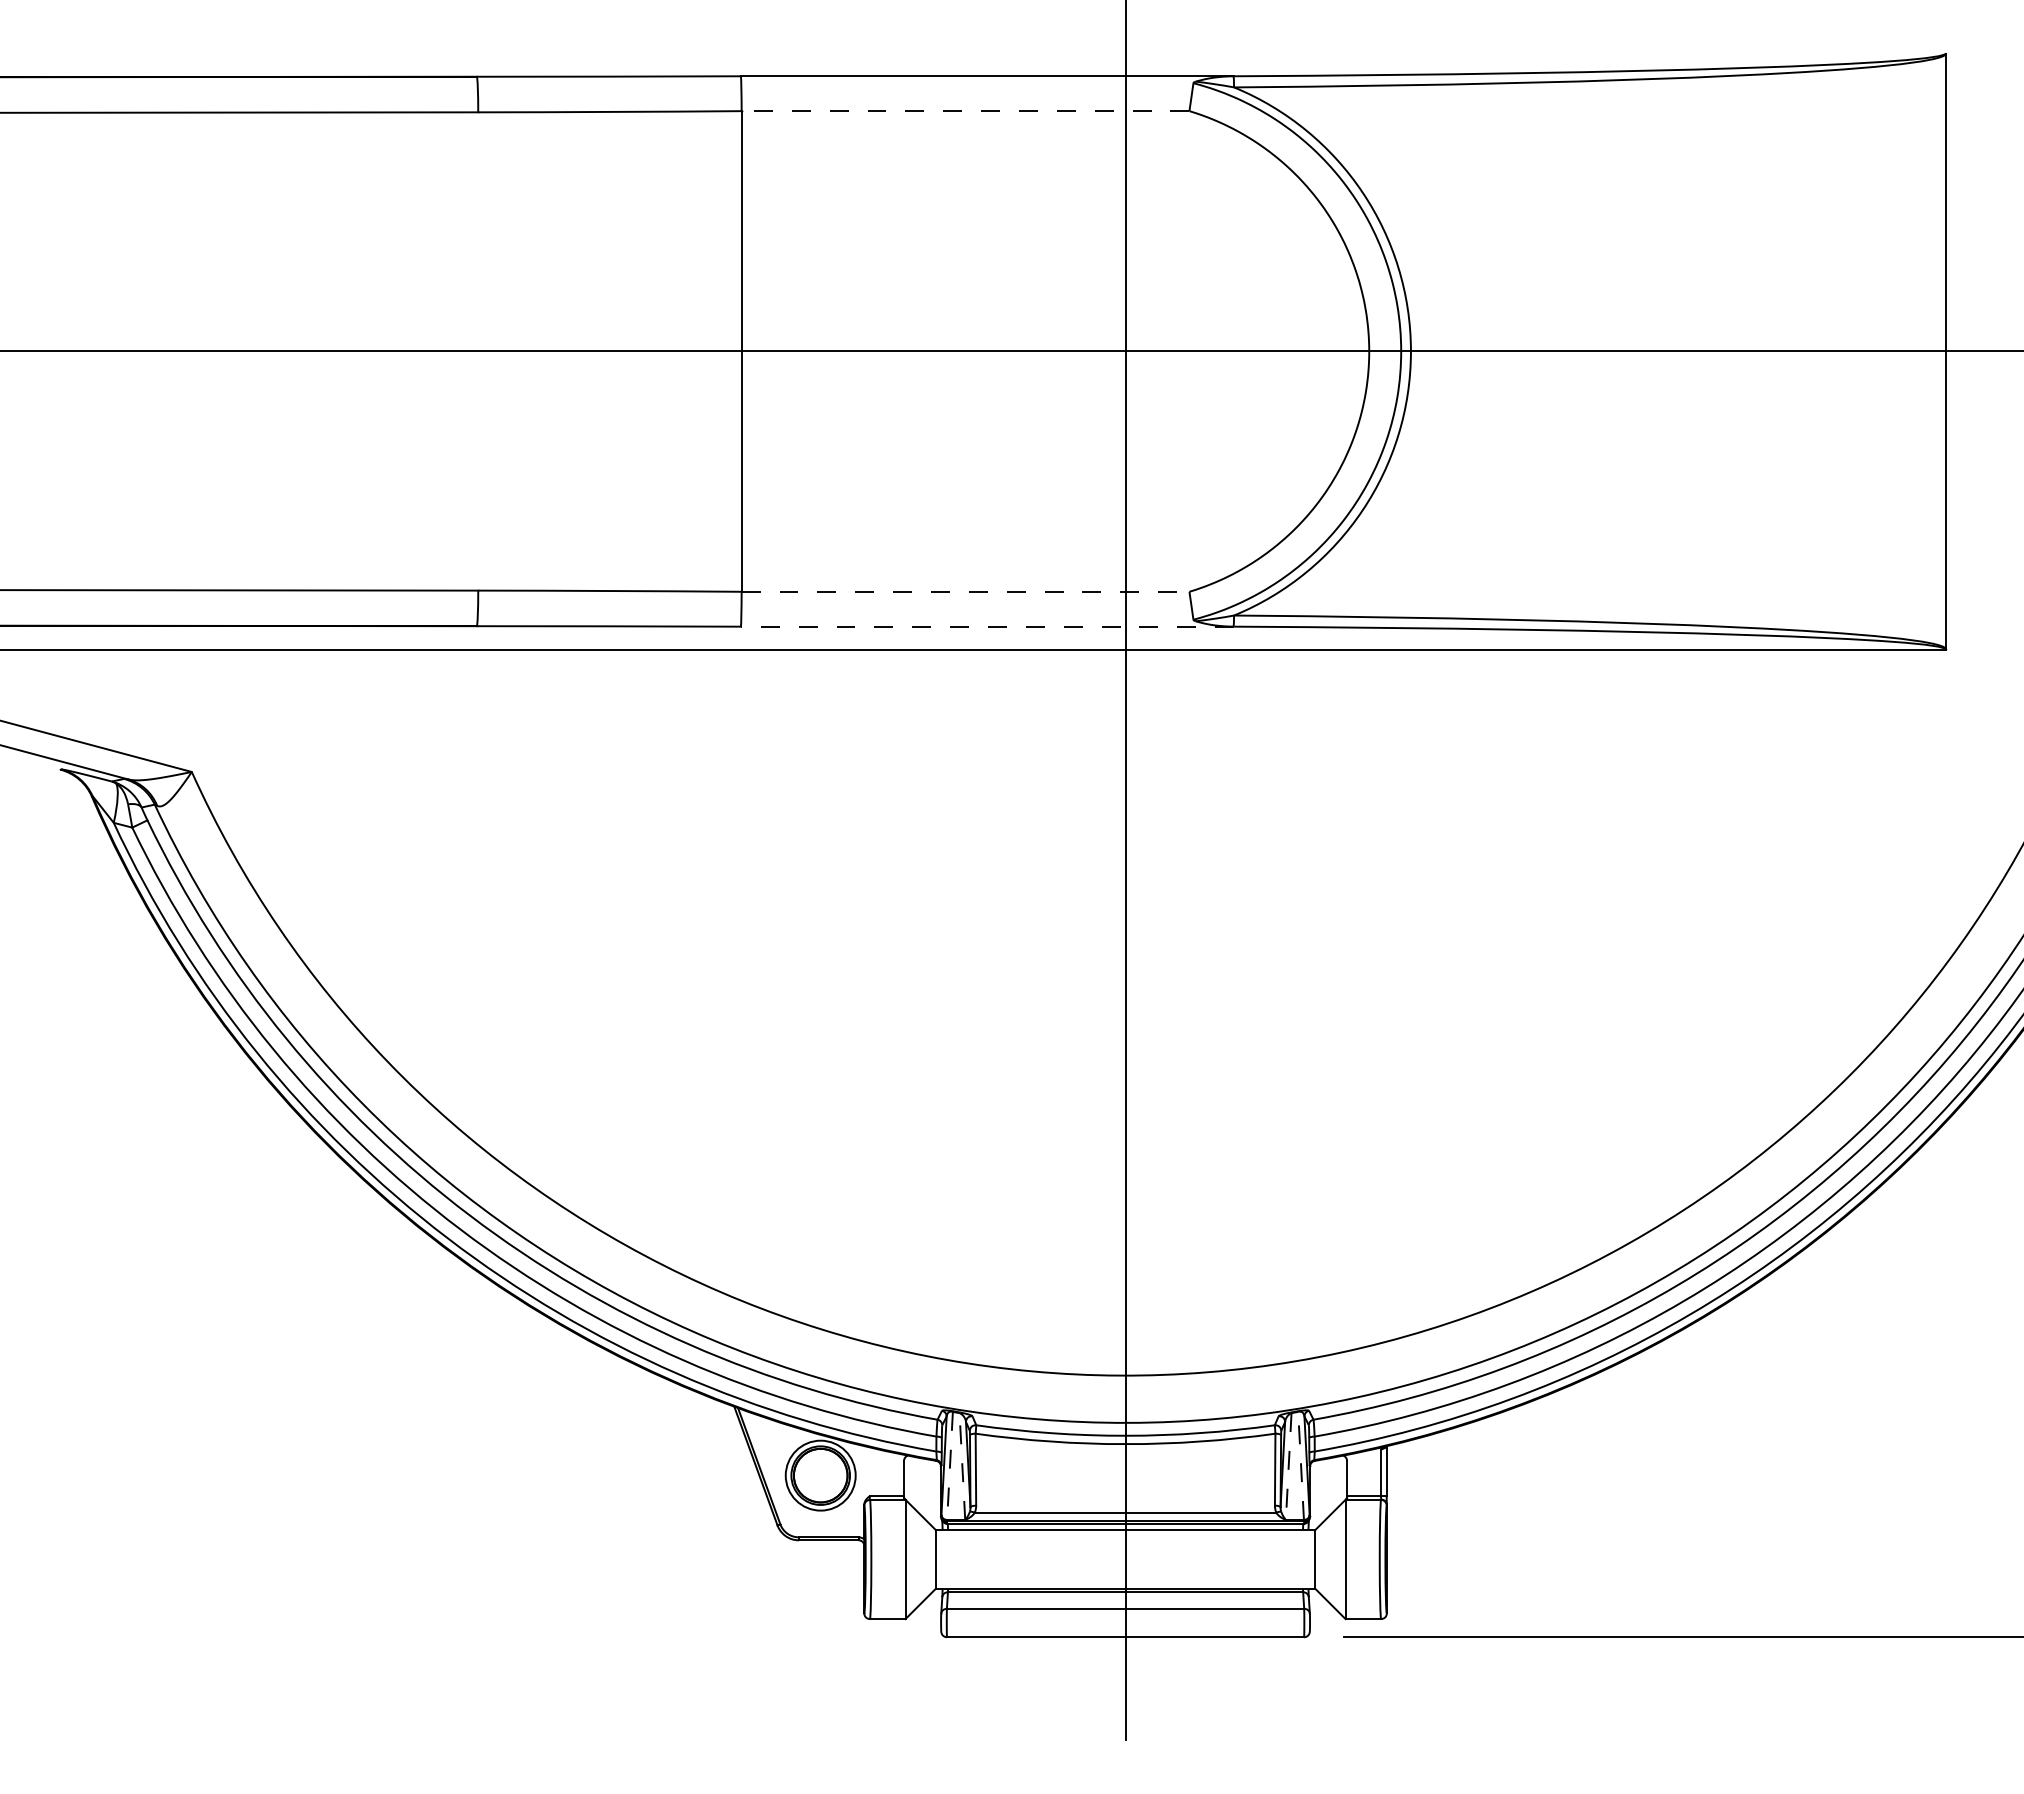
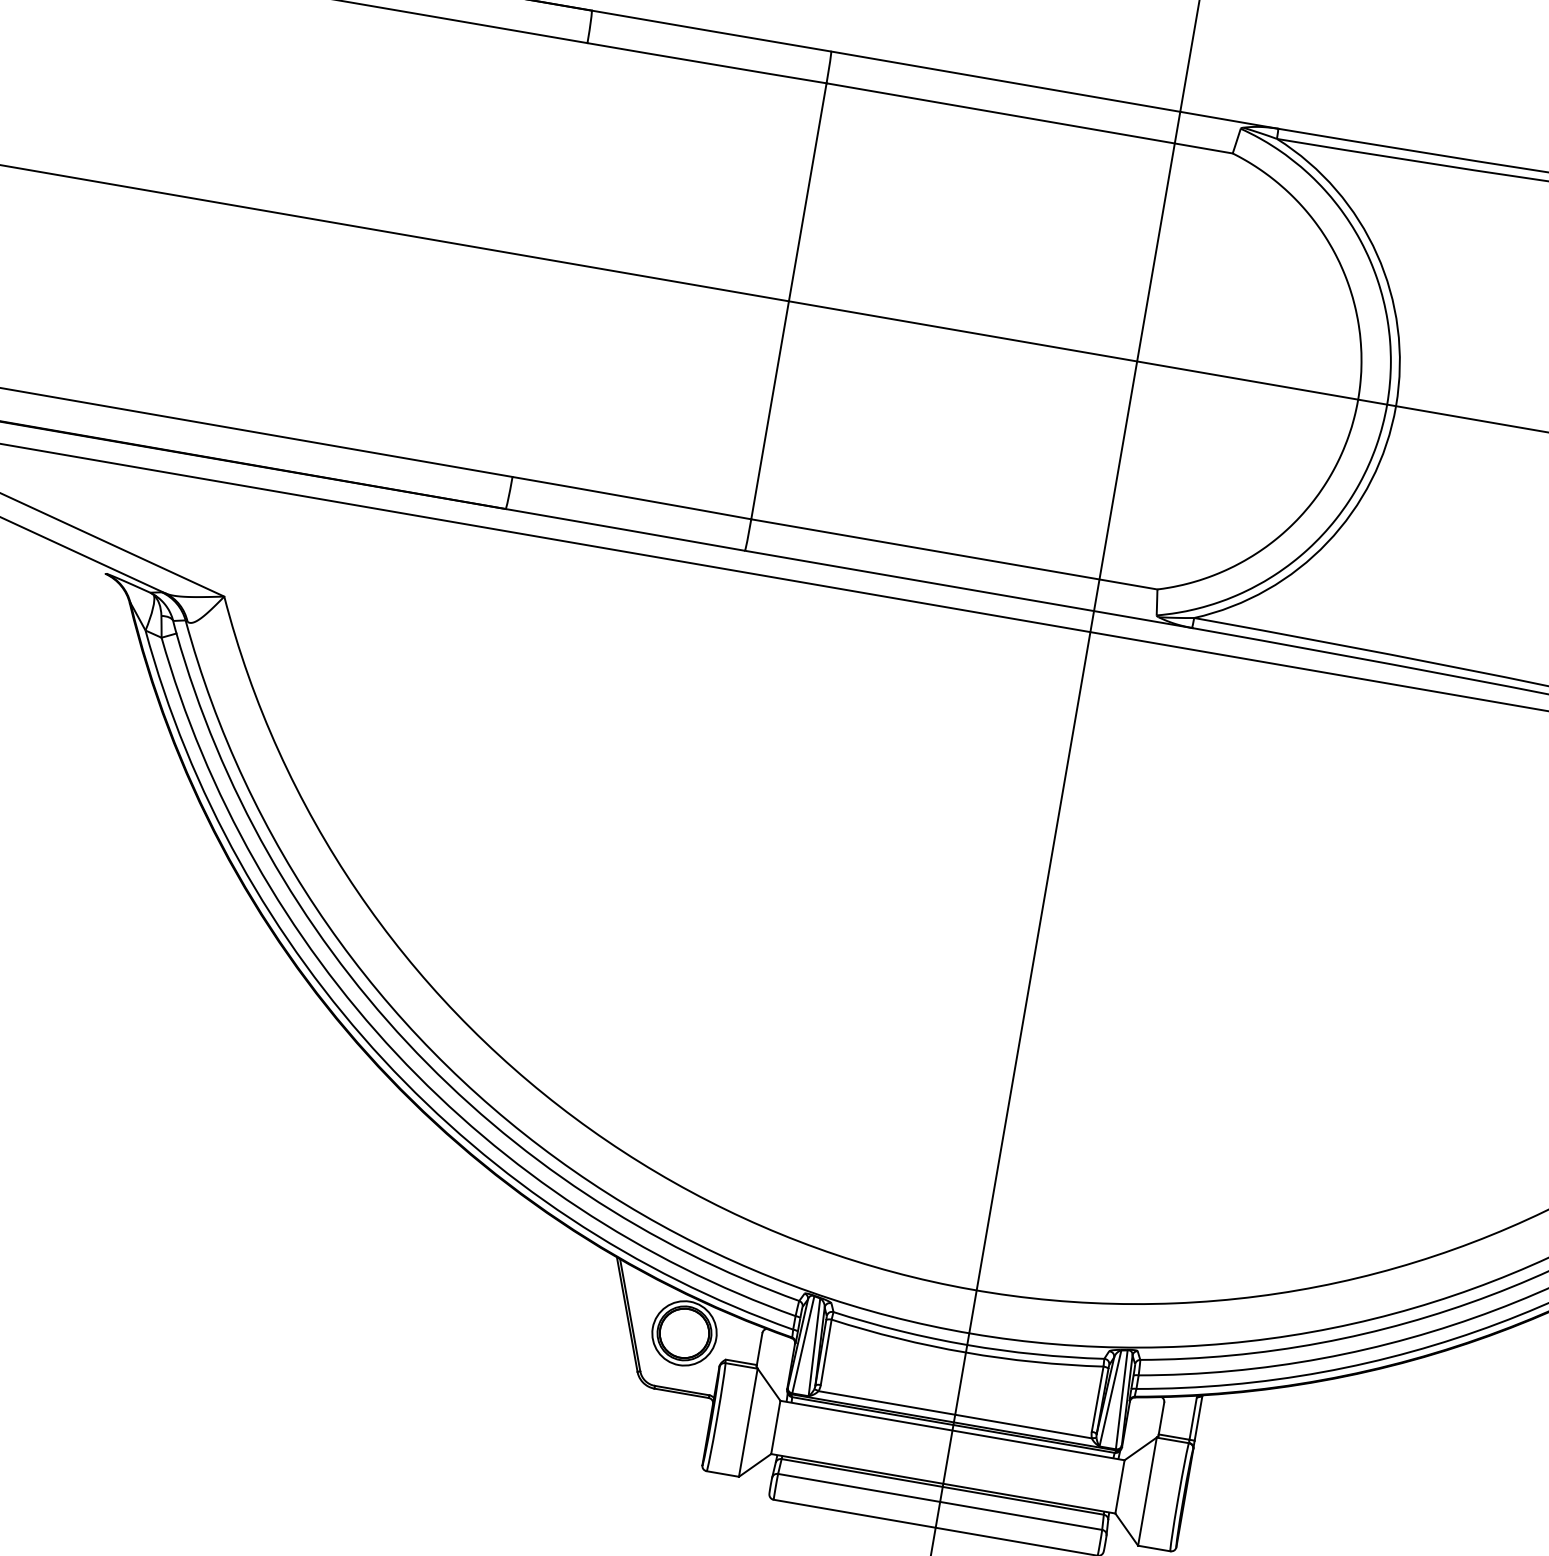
line: (965, 111) -> (1029, 118), dashed -> solid
line: (965, 591) -> (954, 554), dashed -> solid
line: (987, 626) -> (968, 589), dashed -> solid
line: (1301, 1465) -> (1122, 1399), dashed -> solid
line: (950, 1466) -> (803, 1345), dashed -> solid
line: (962, 1466) -> (814, 1347), dashed -> solid
line: (1288, 1467) -> (1110, 1399), dashed -> solid

